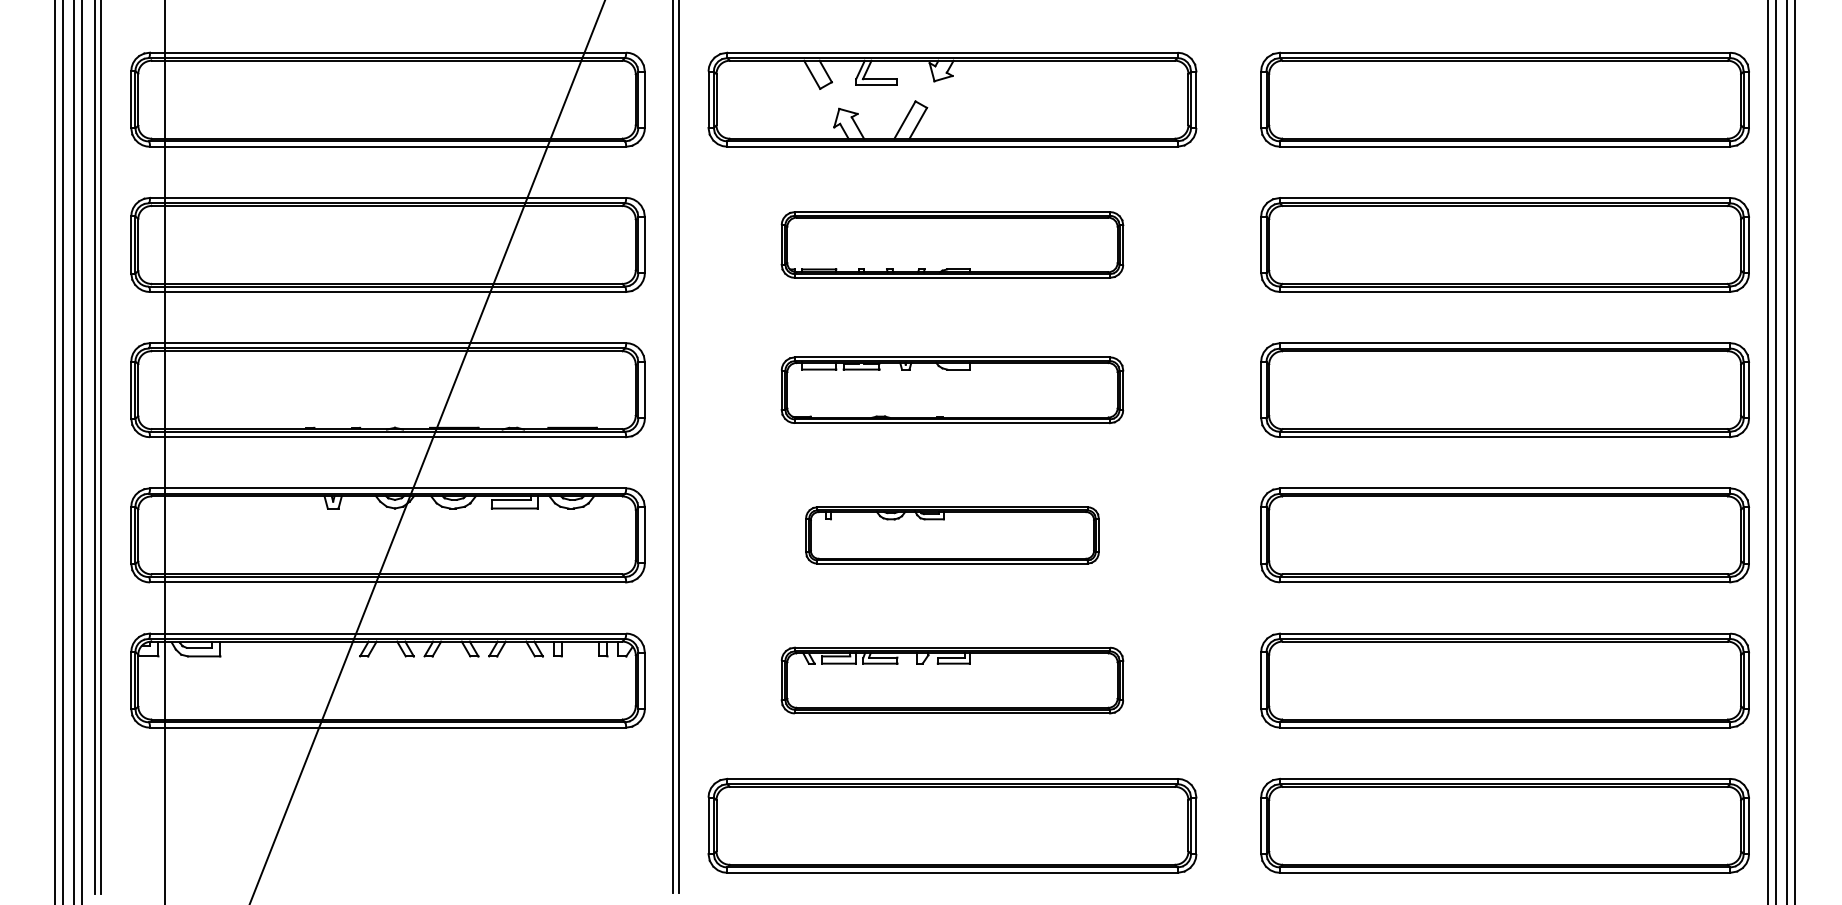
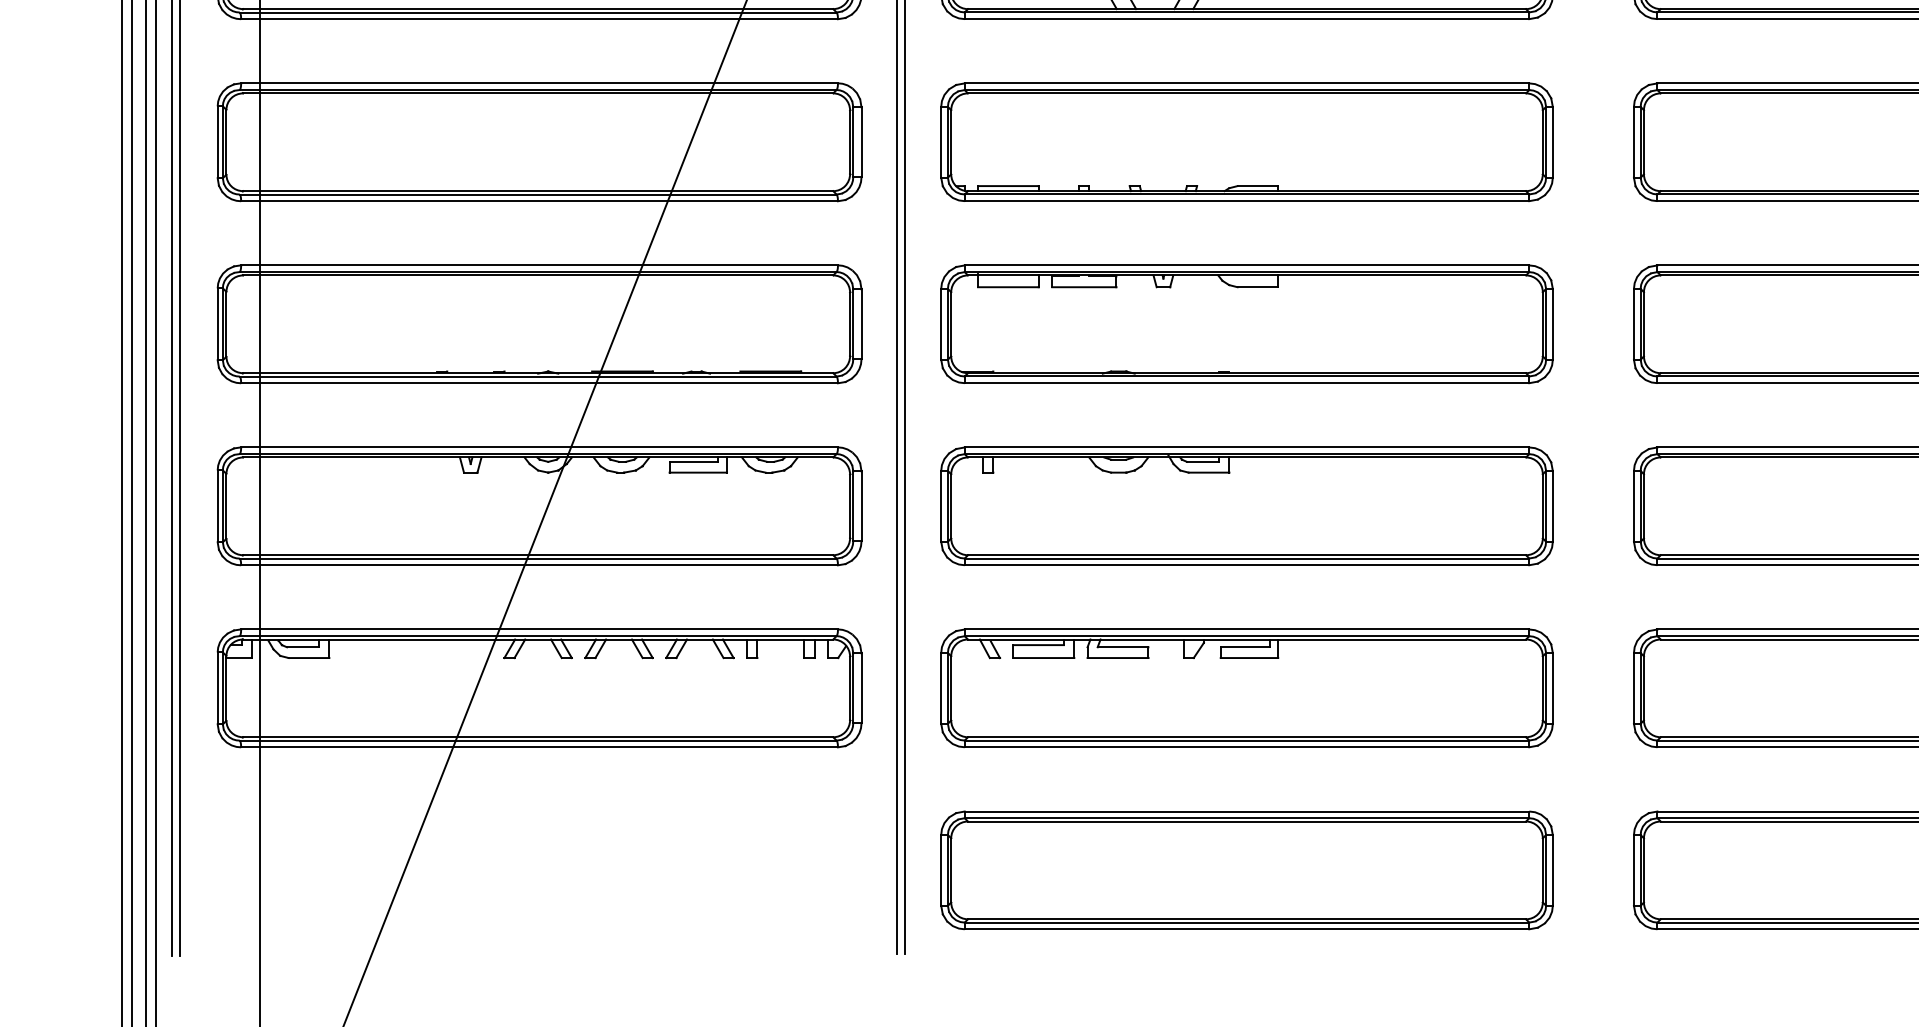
part: (952, 244) -> (1247, 141), size x1.43
part: (952, 390) -> (1247, 324), size x1.43
part: (952, 535) -> (1247, 506), size x1.67
part: (952, 680) -> (1247, 688), size x1.43

